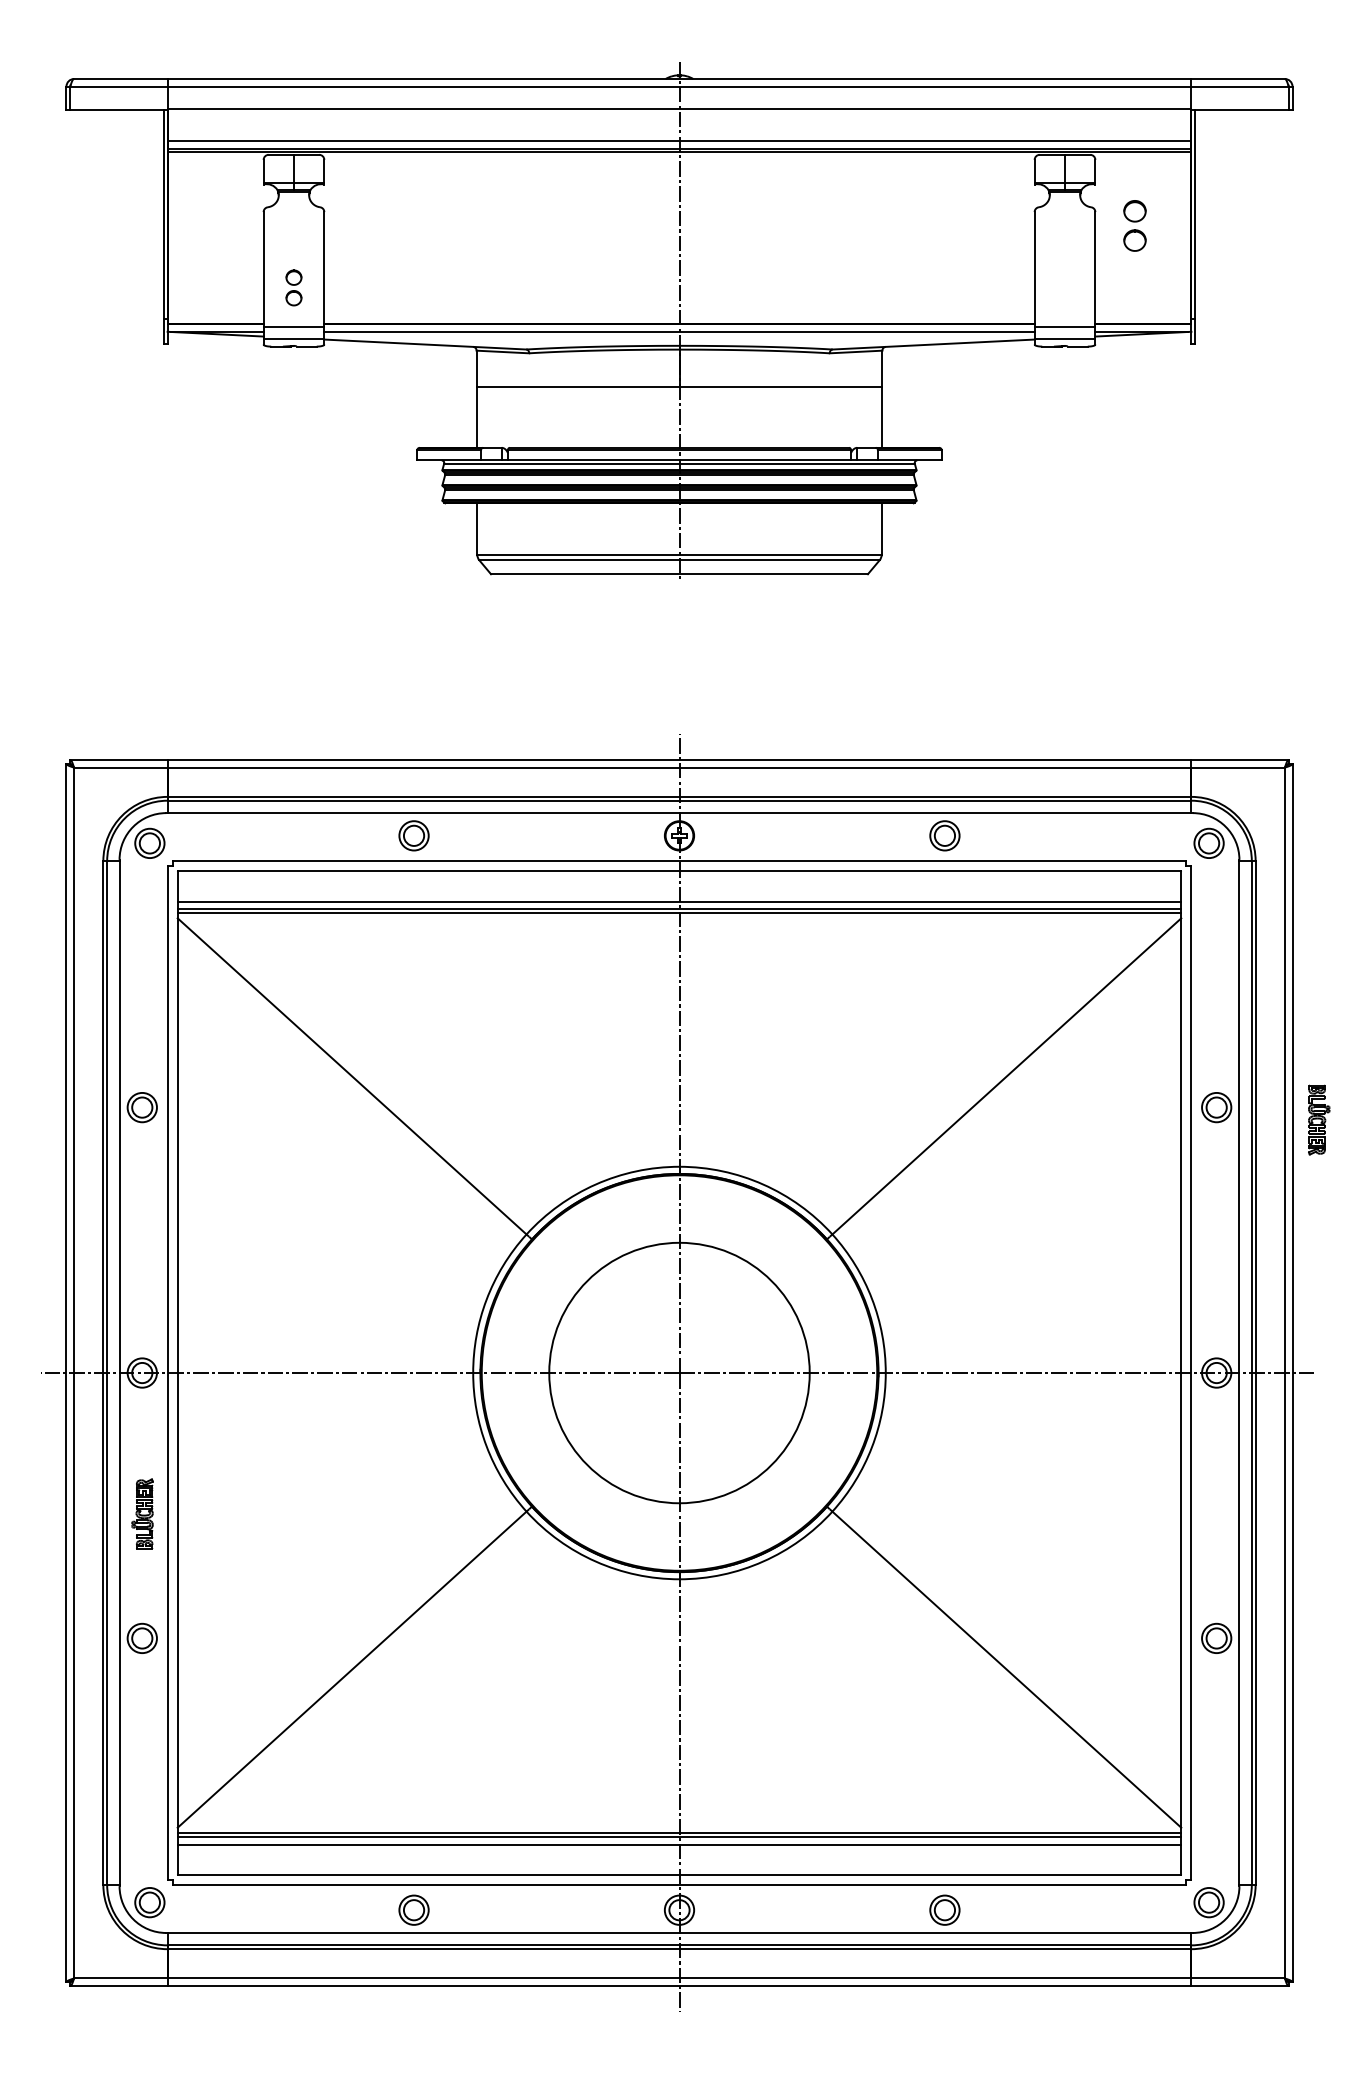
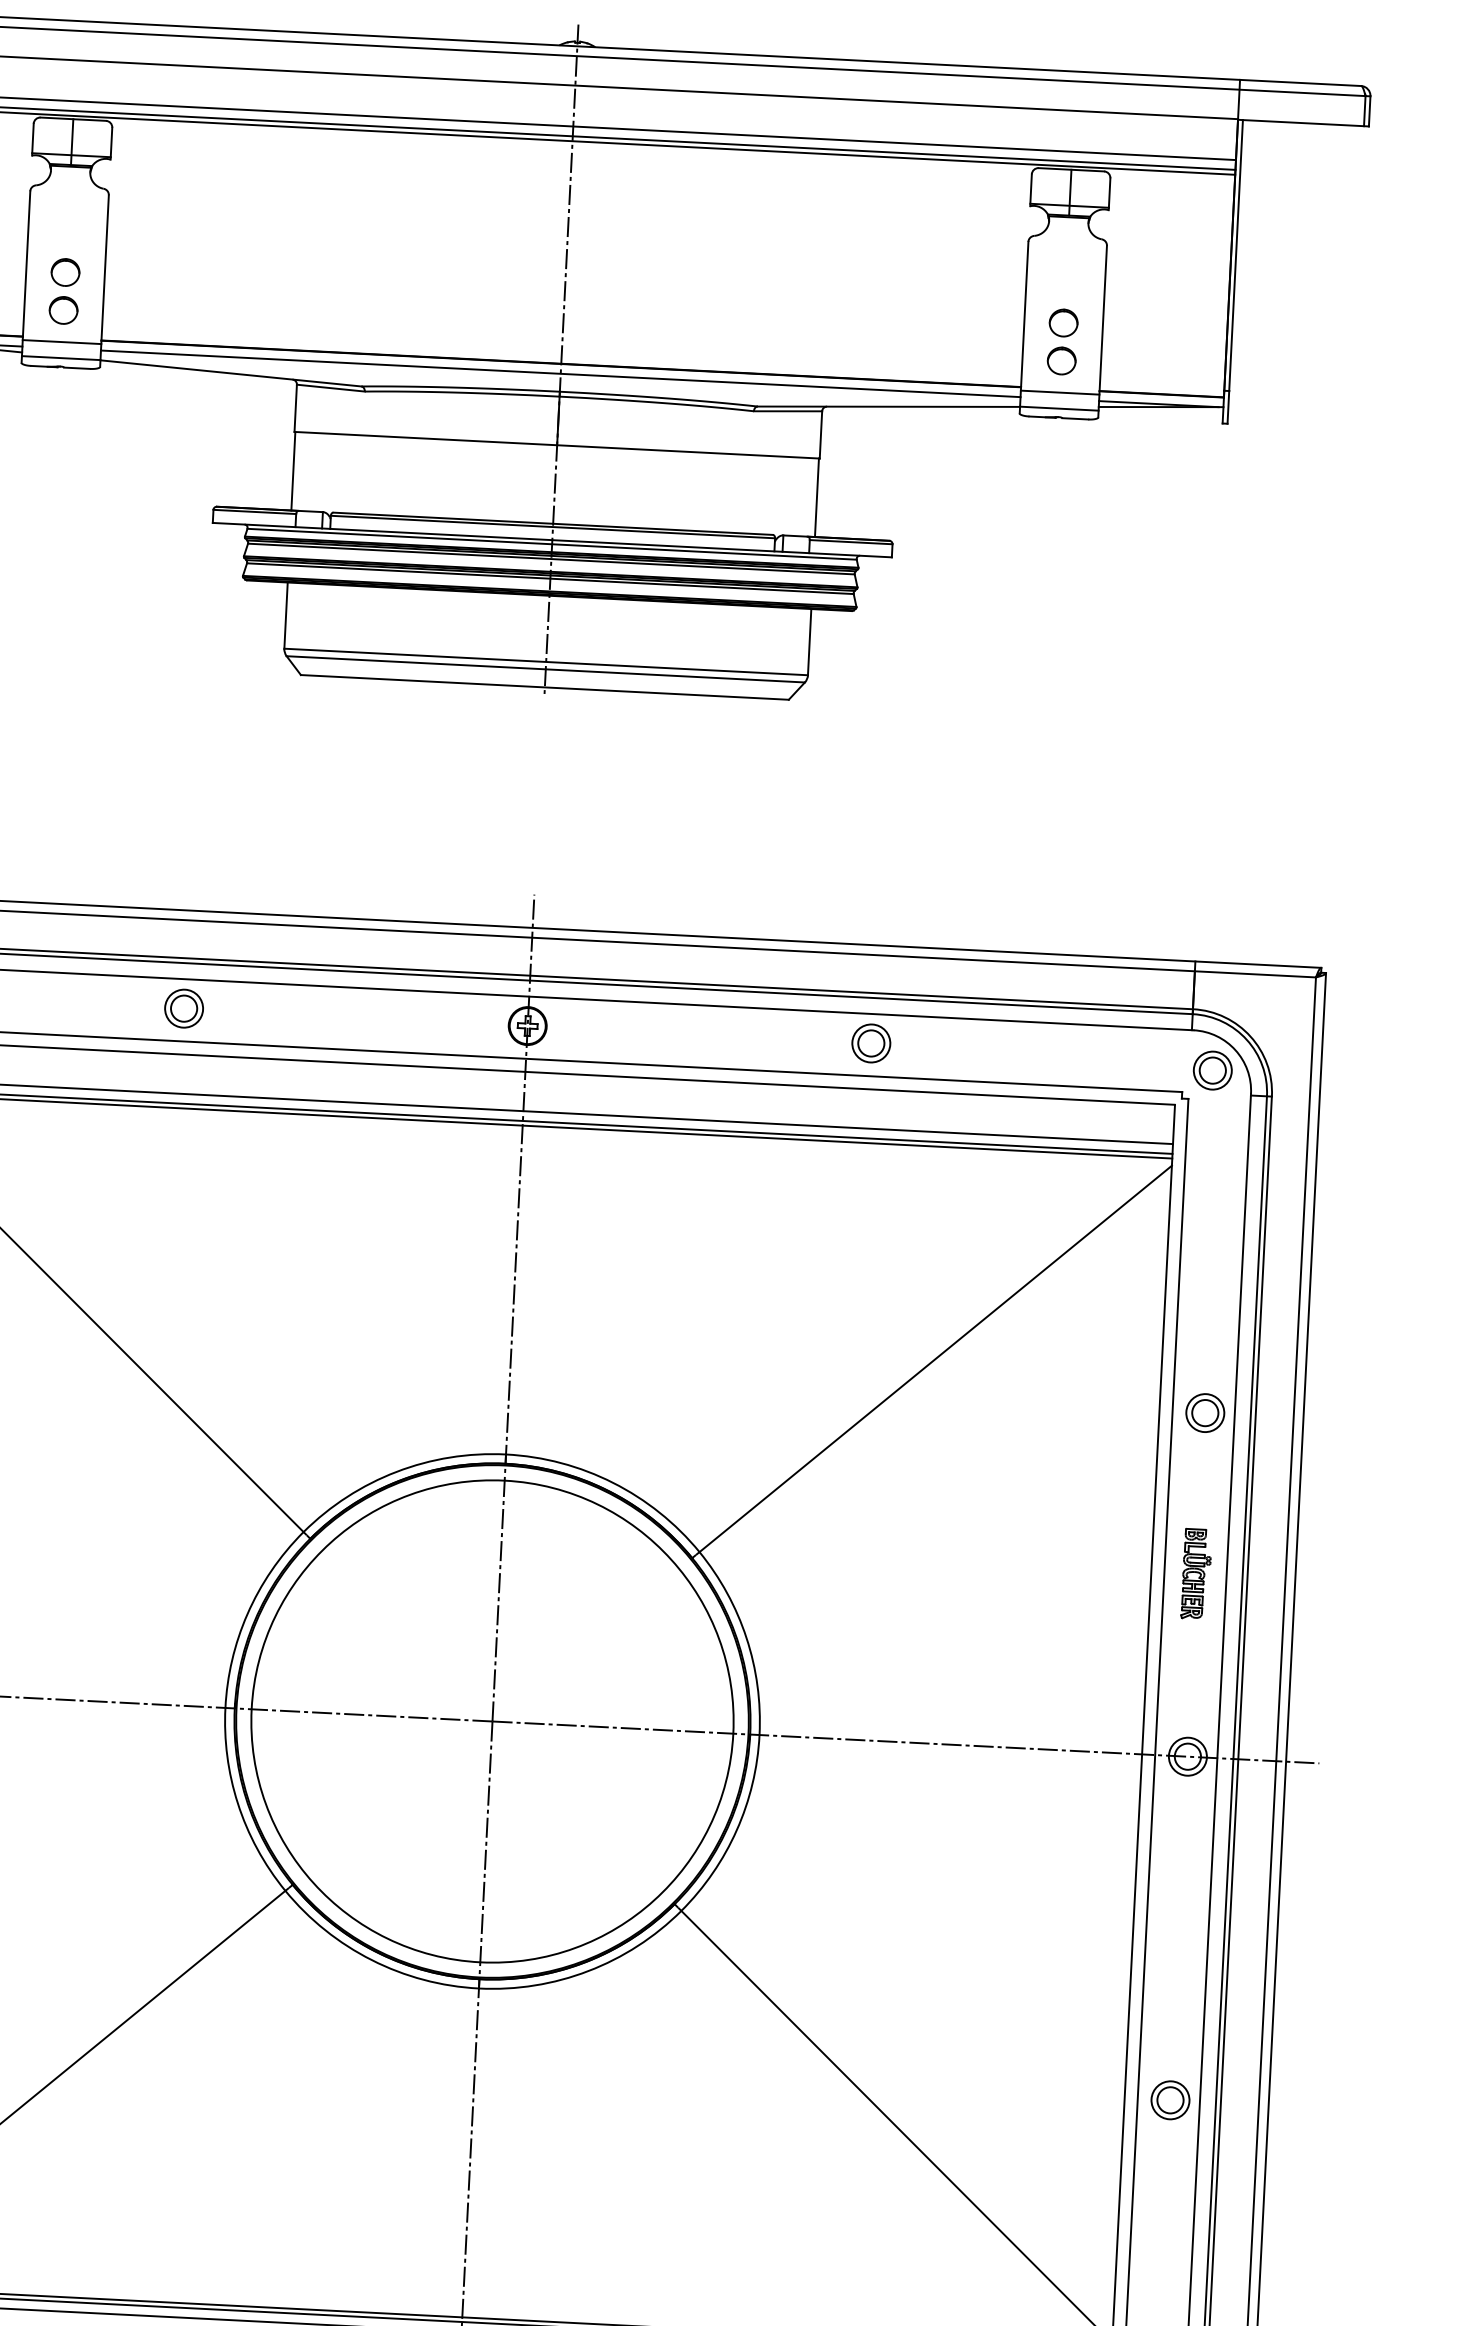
part: (1134, 225) -> (1062, 341), moved
part: (293, 287) -> (63, 290), size x1.43
part: (1319, 1119) -> (1196, 1573), moved
circle: (679, 1373) -> (492, 1722), size x1.43

